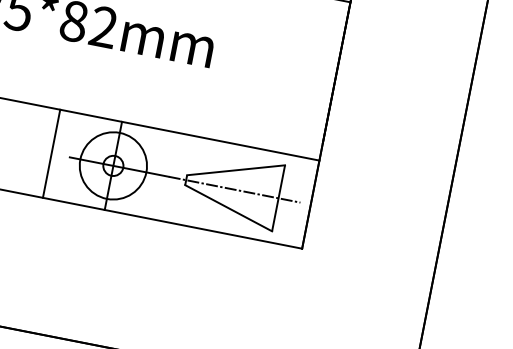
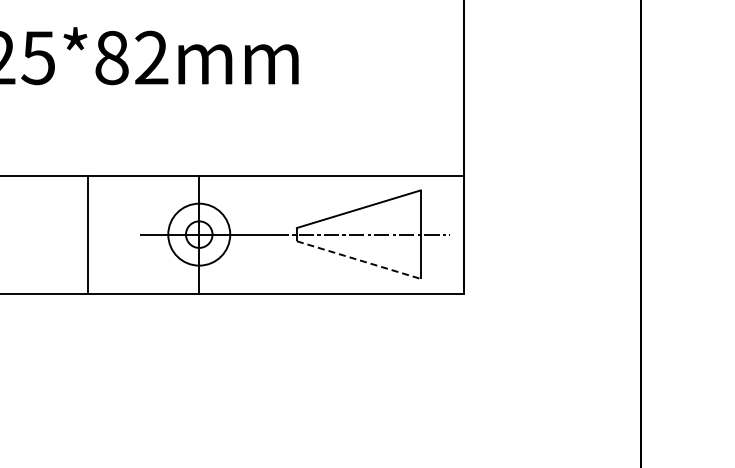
line: (51, 153) -> (88, 234), moved
circle: (113, 165) -> (199, 234), size x0.7
line: (228, 208) -> (358, 260), solid -> dashed

